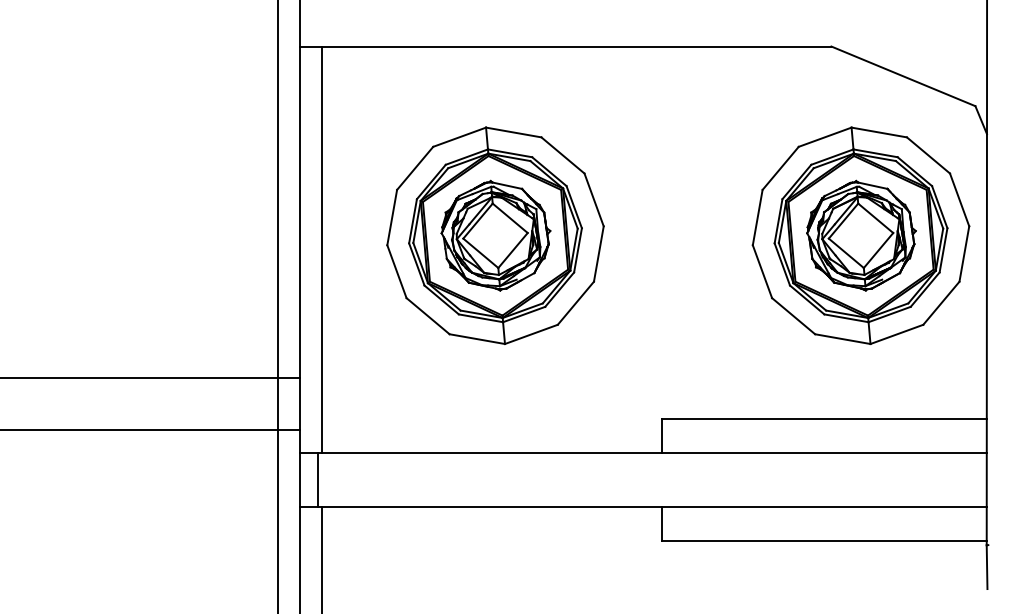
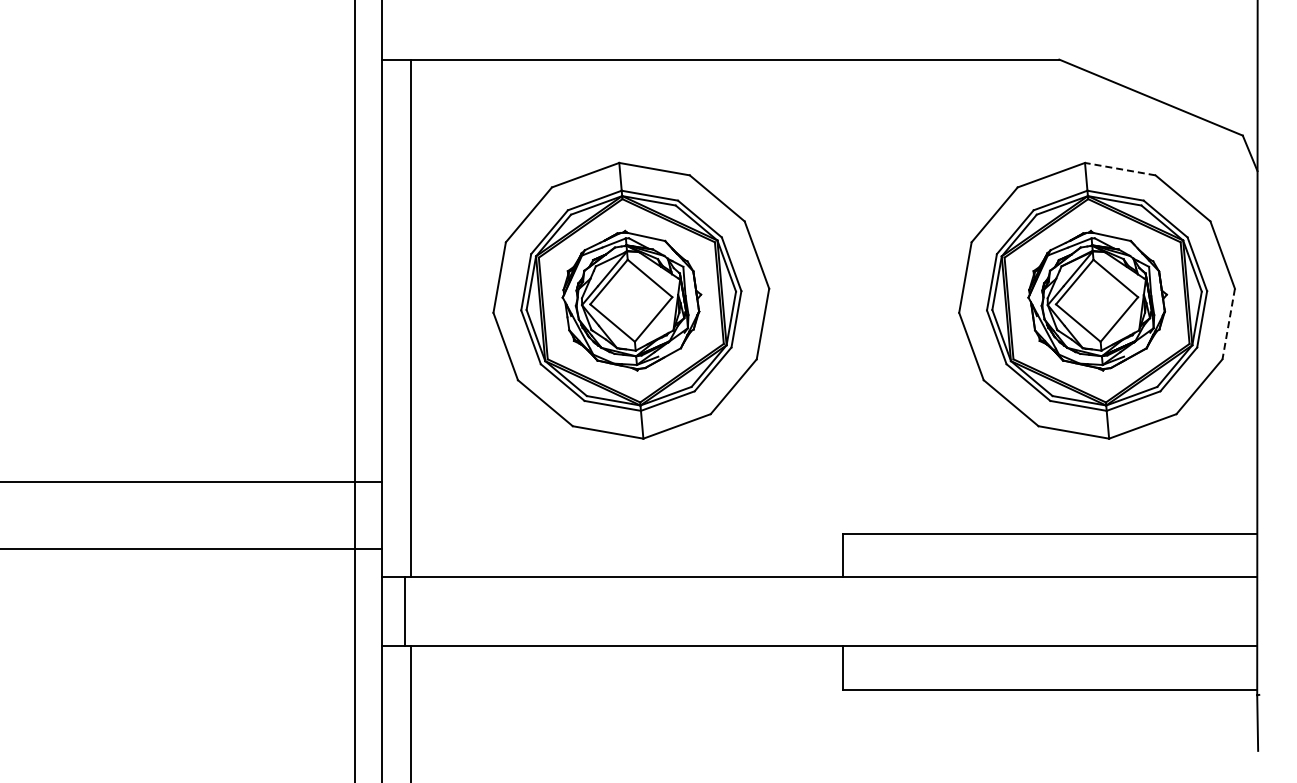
line: (879, 132) -> (1120, 169), solid -> dashed
line: (964, 254) -> (1228, 324), solid -> dashed

